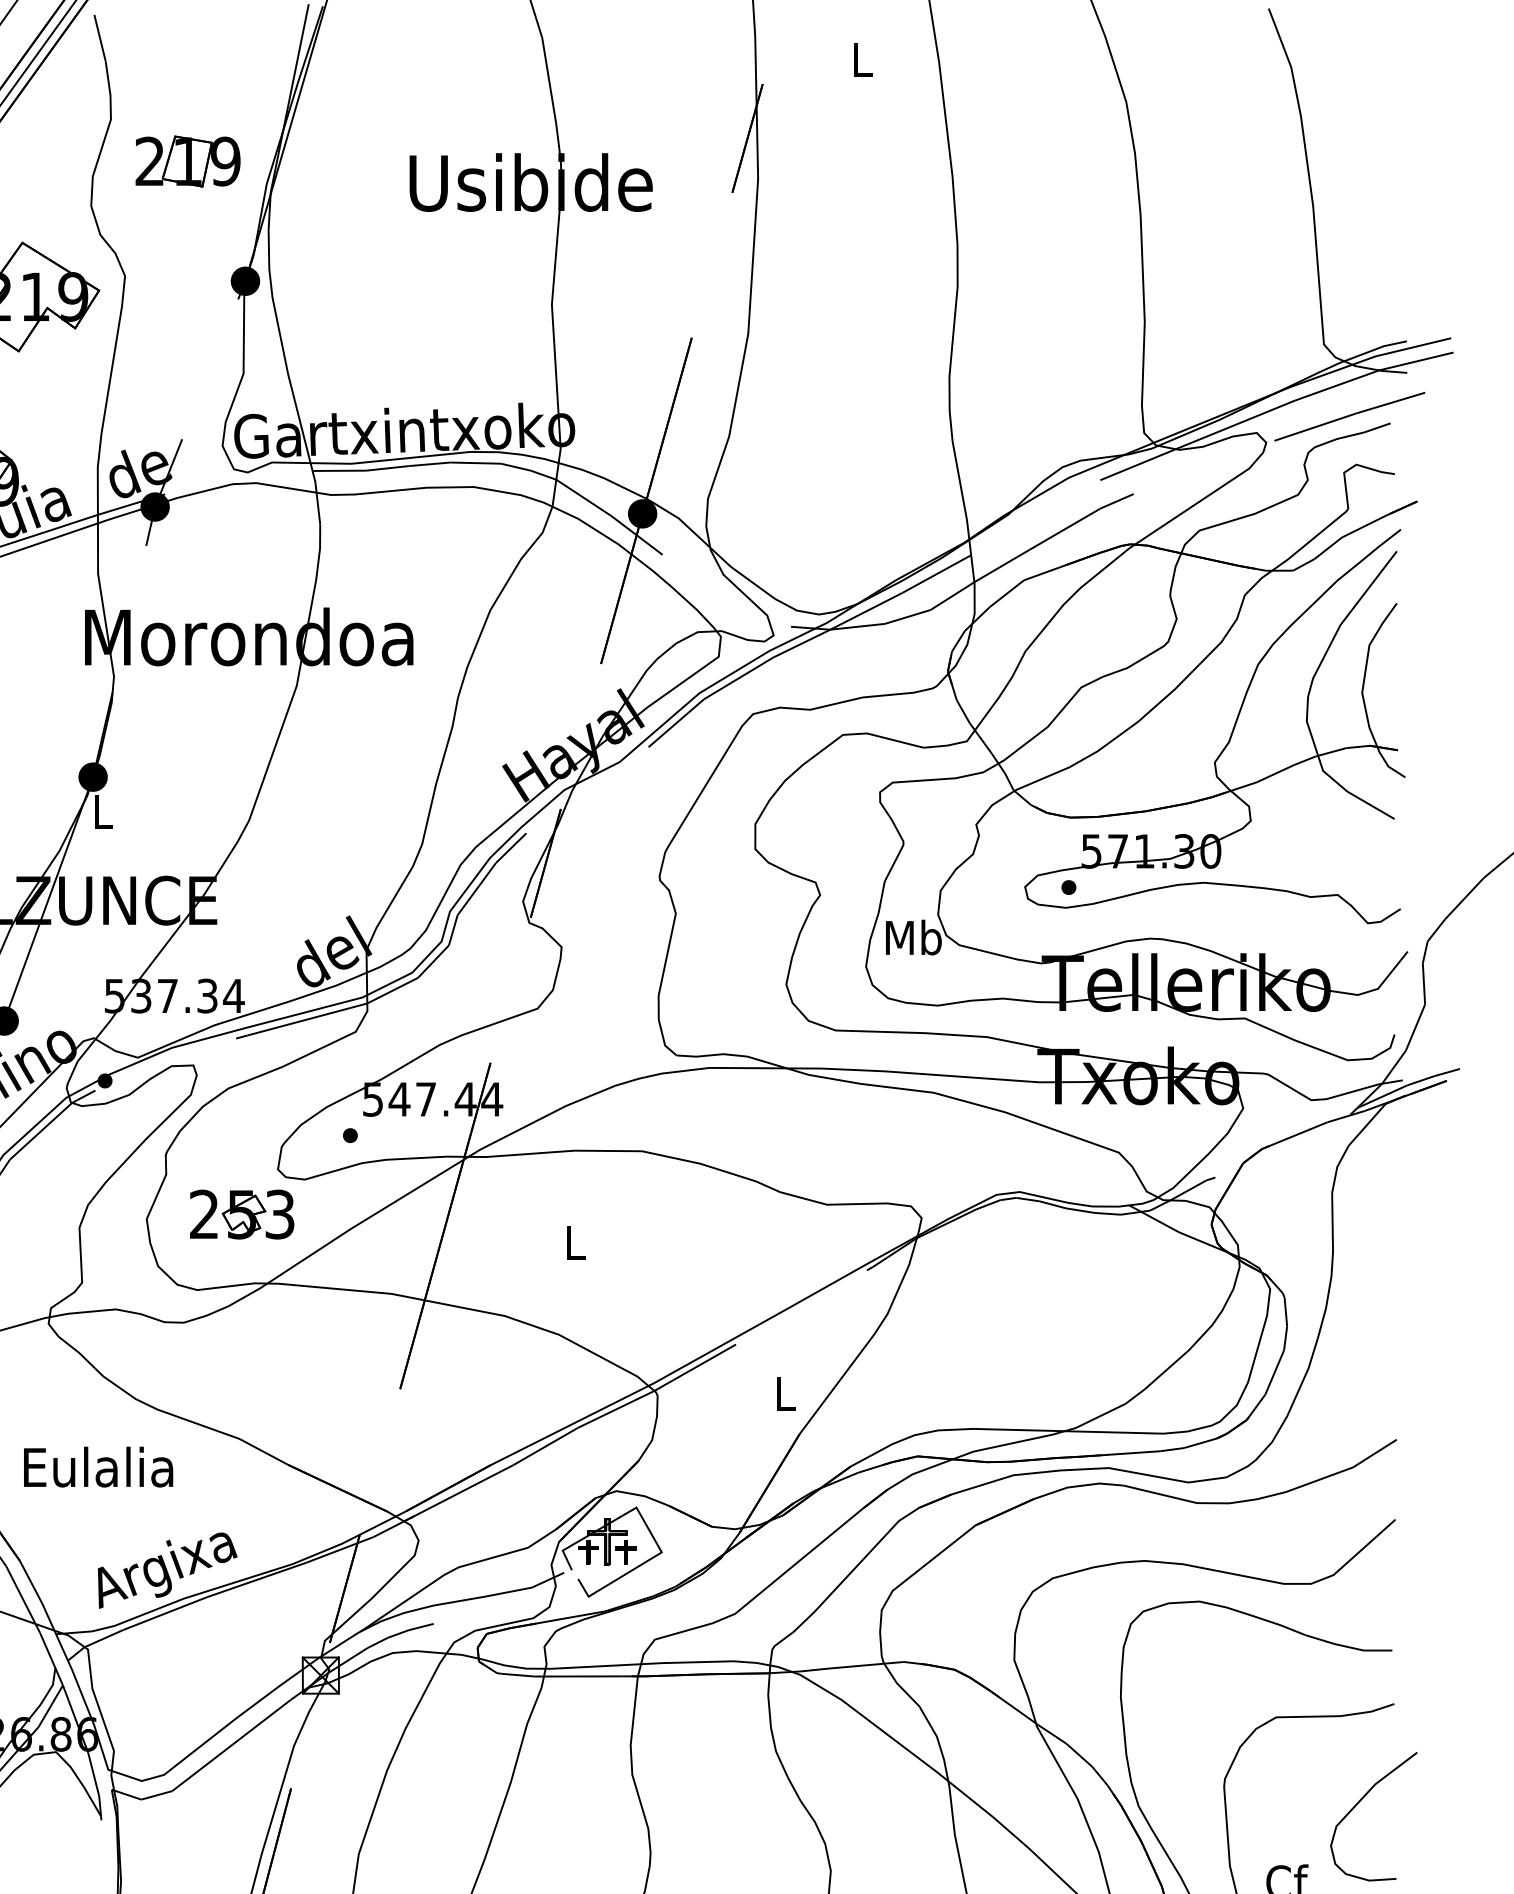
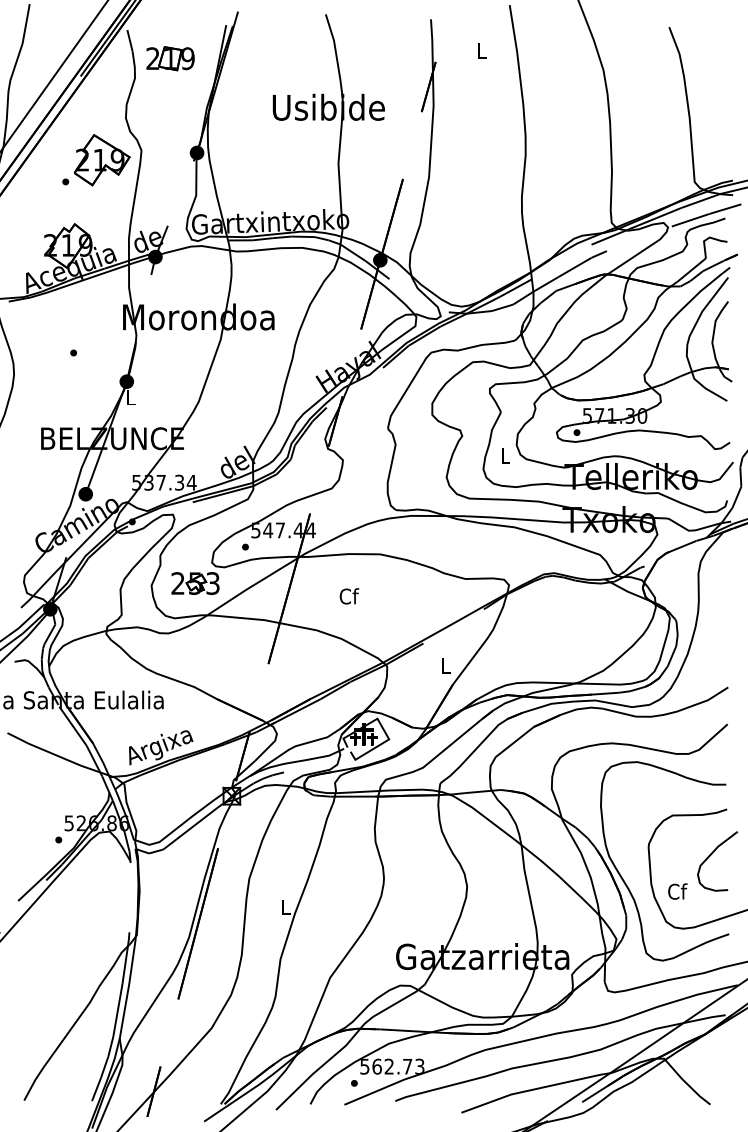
part: (187, 161) -> (170, 58), moved
text: (913, 937) -> (505, 455), Mb -> L
text: (575, 1242) -> (349, 596), L -> Cf

